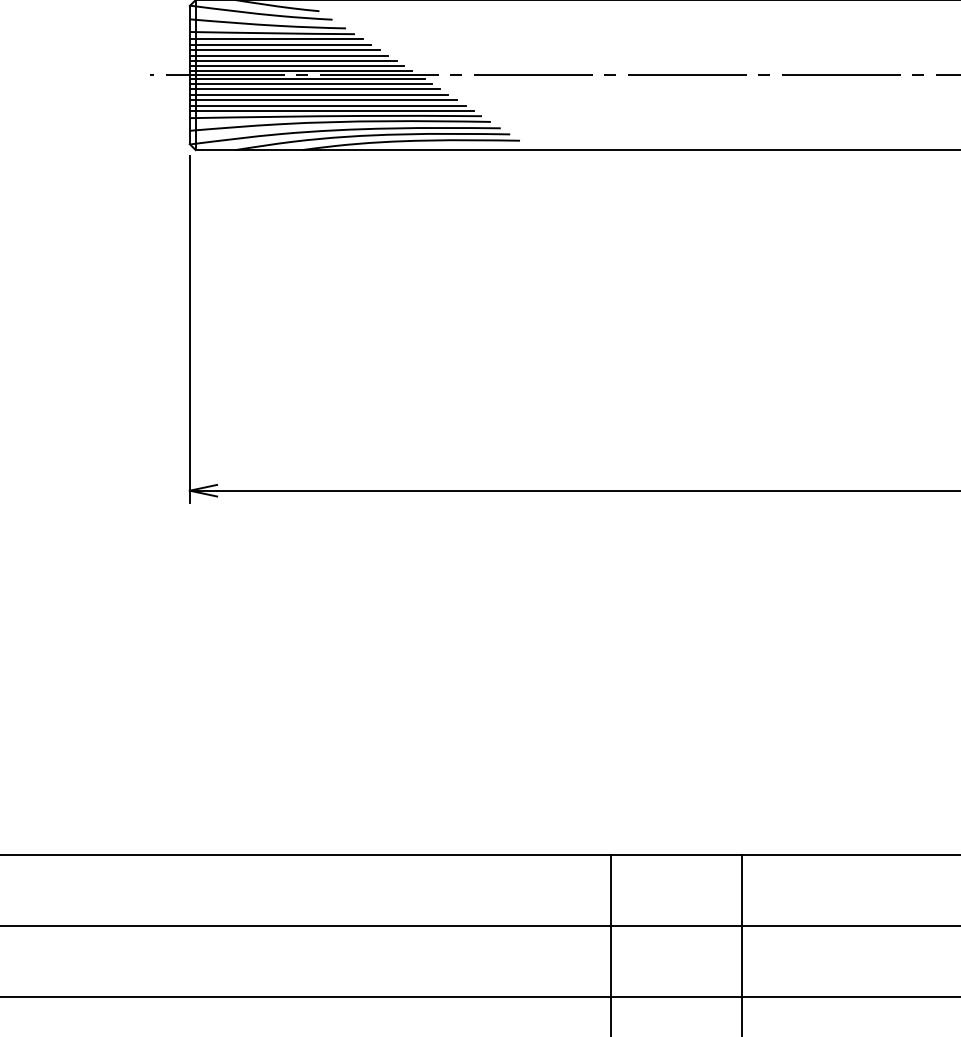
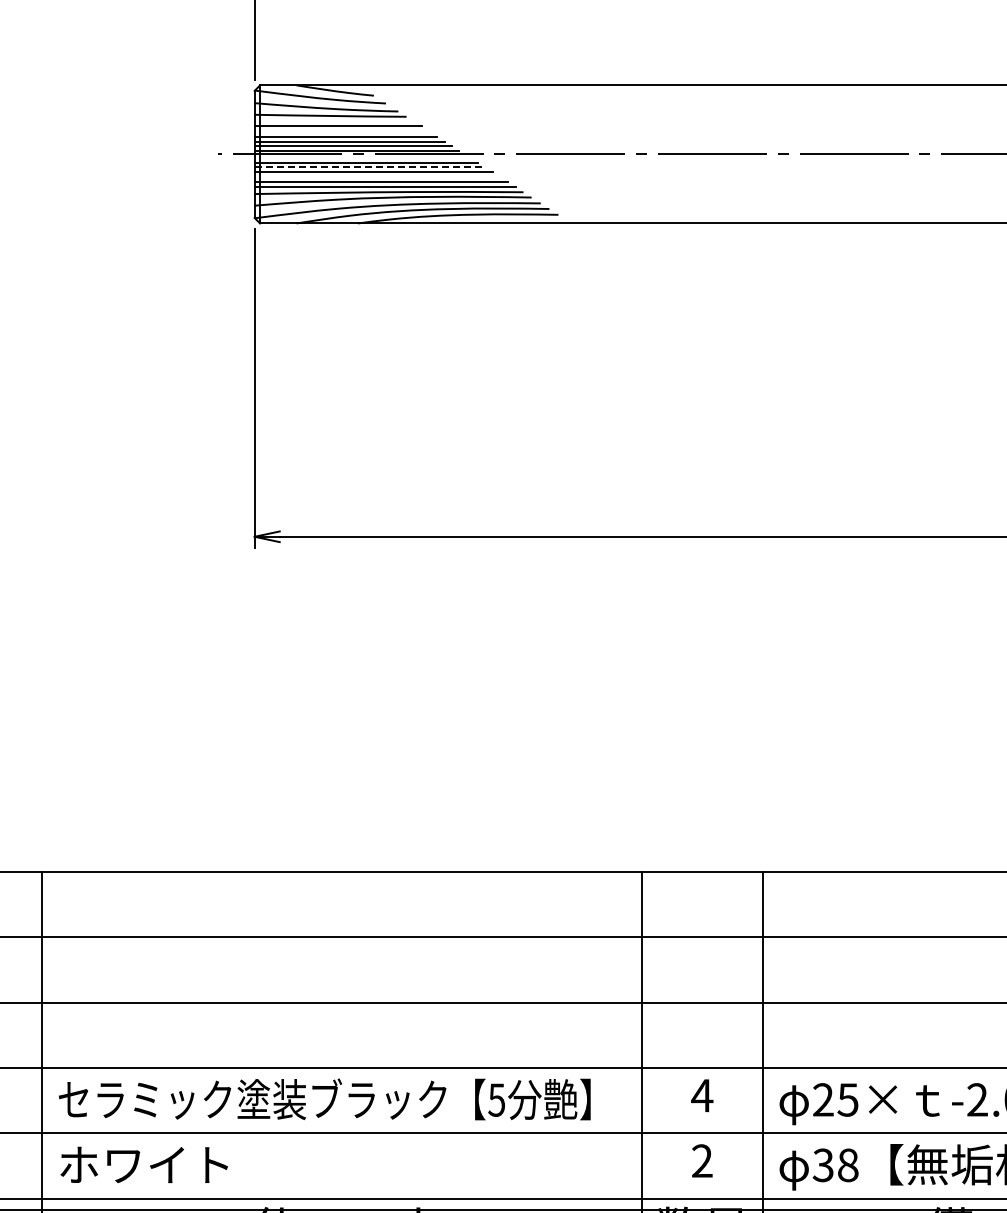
line: (275, 39) -> (333, 121), removed
line: (284, 50) -> (341, 131), removed
line: (307, 79) -> (362, 158), removed
line: (315, 89) -> (370, 167), solid -> dashed
line: (323, 100) -> (377, 177), removed

